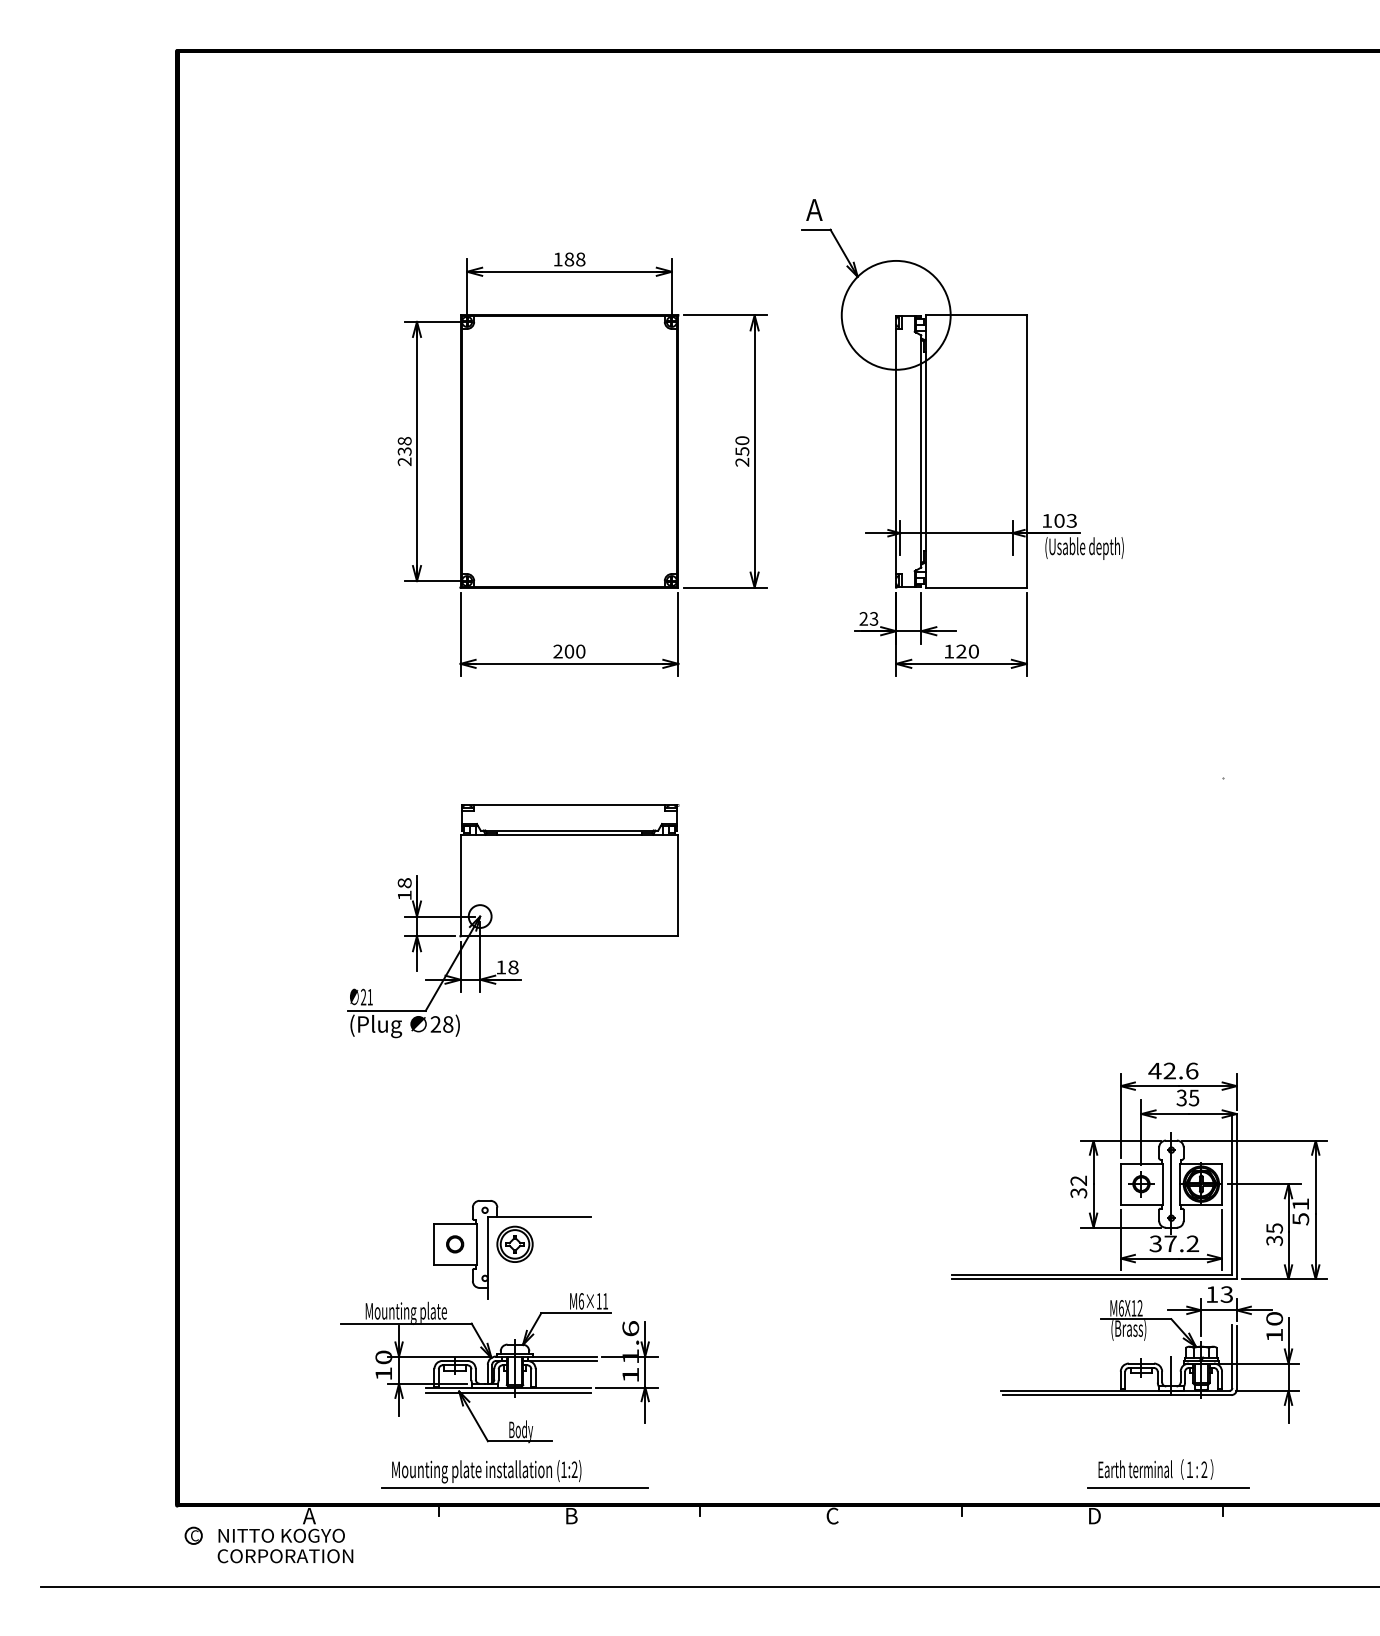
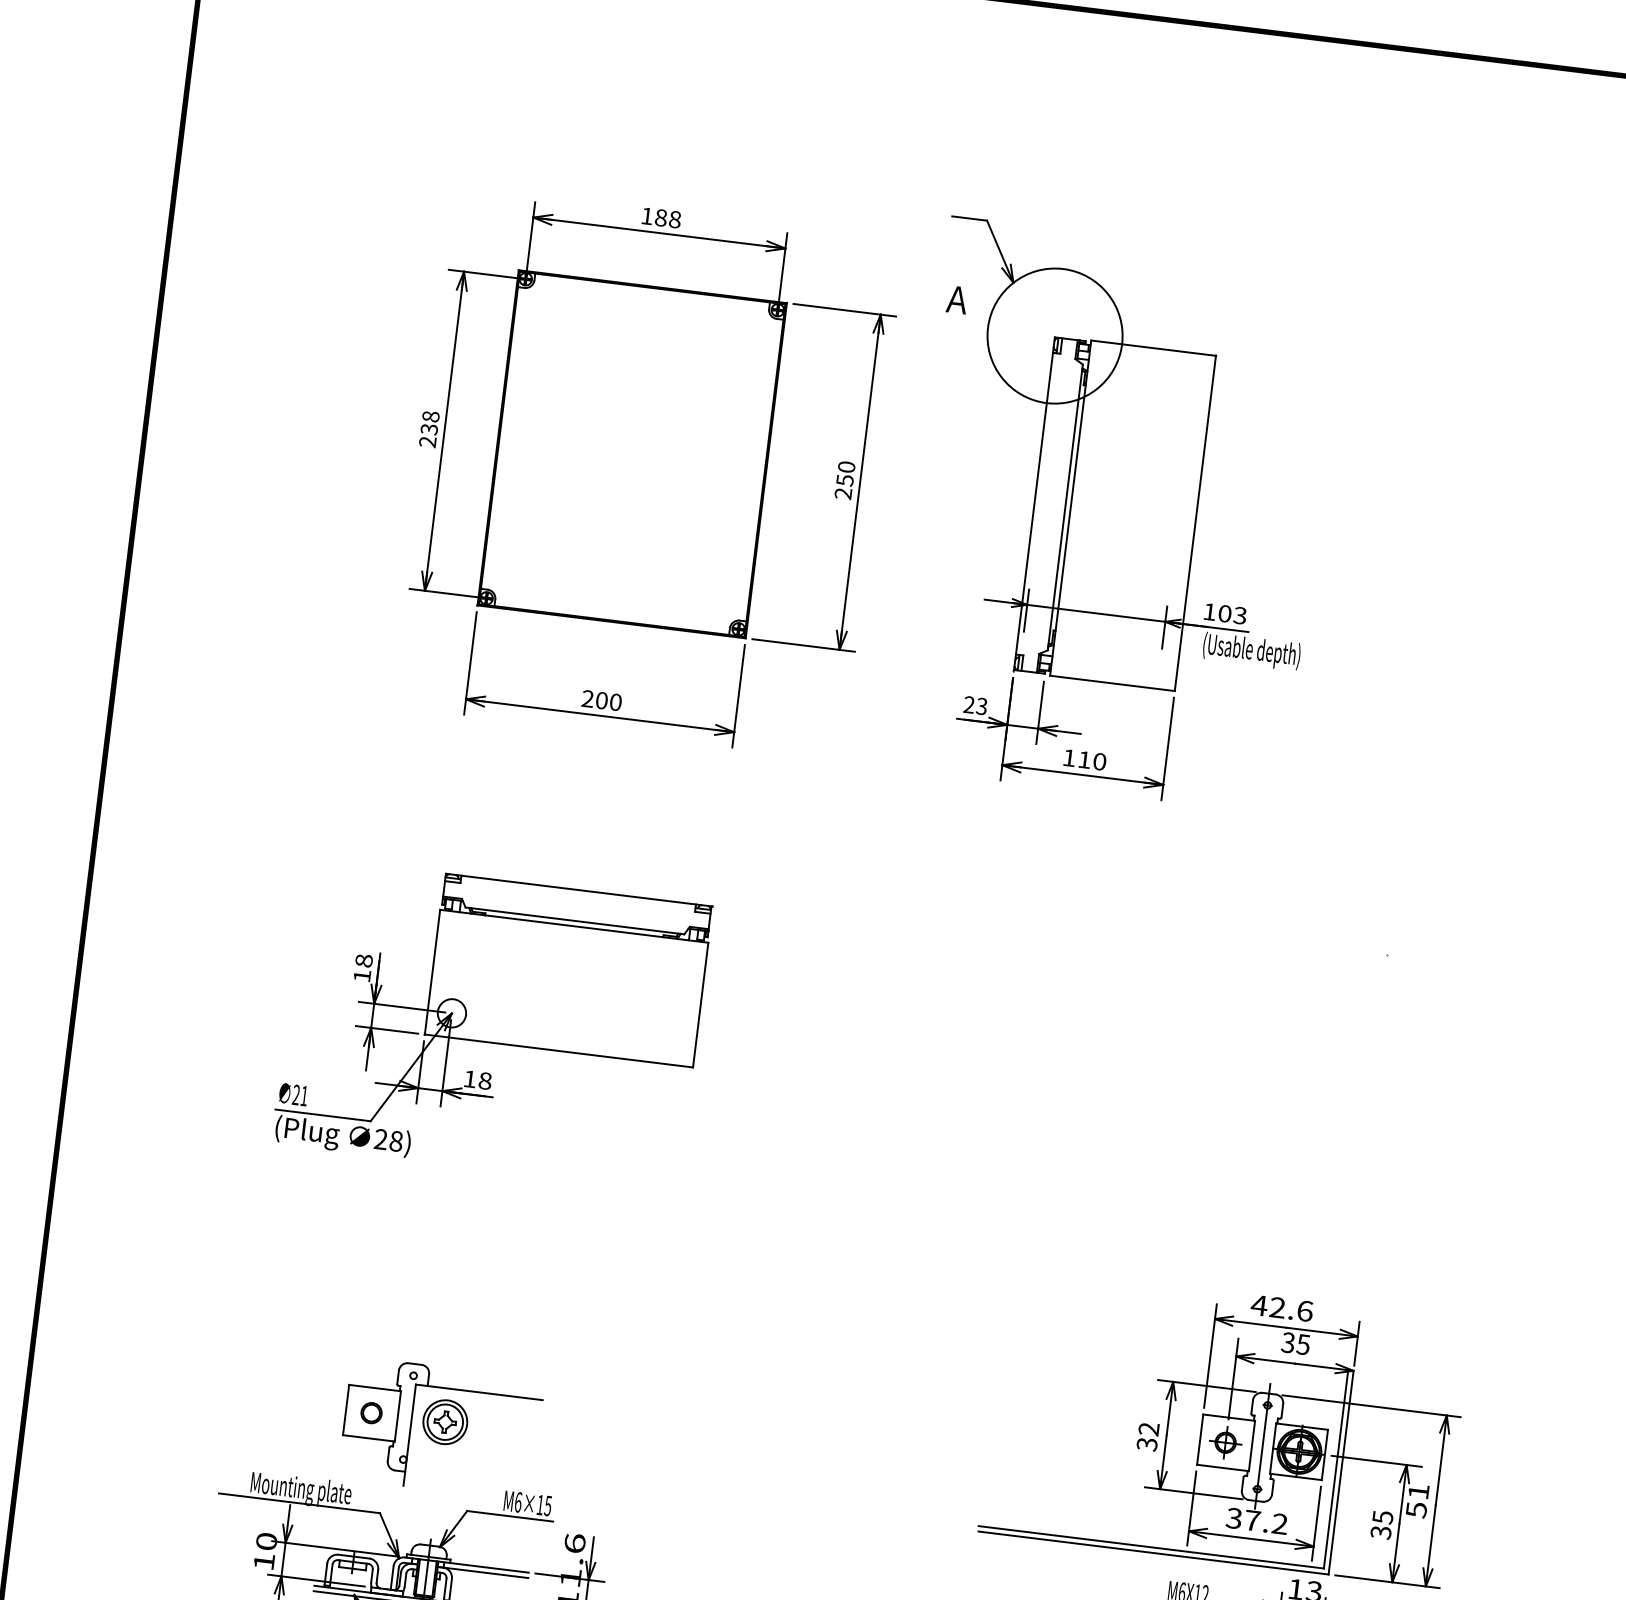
text: (814, 209) -> (957, 299), moved
text: (961, 651) -> (1084, 759), 120 -> 110
text: (605, 1301) -> (548, 1506), M6×11 -> M6×15

